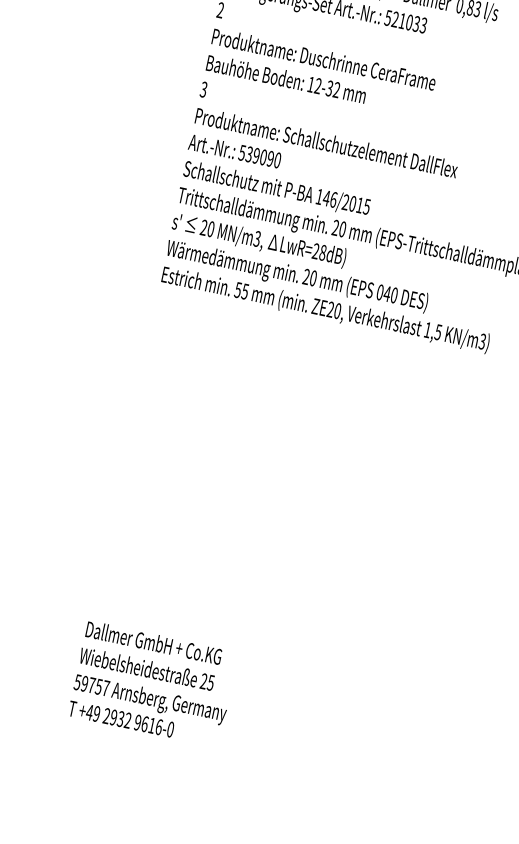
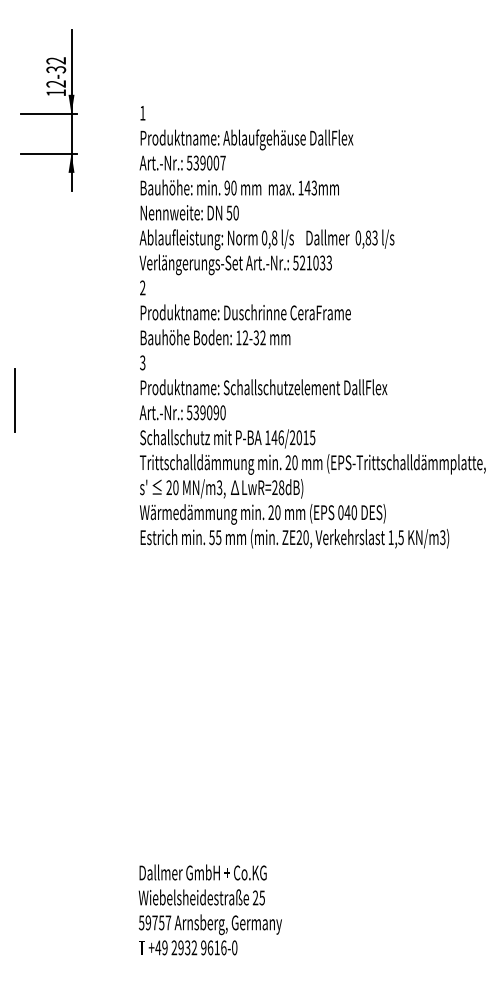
line: (60, 101) -> (15, 400), added

